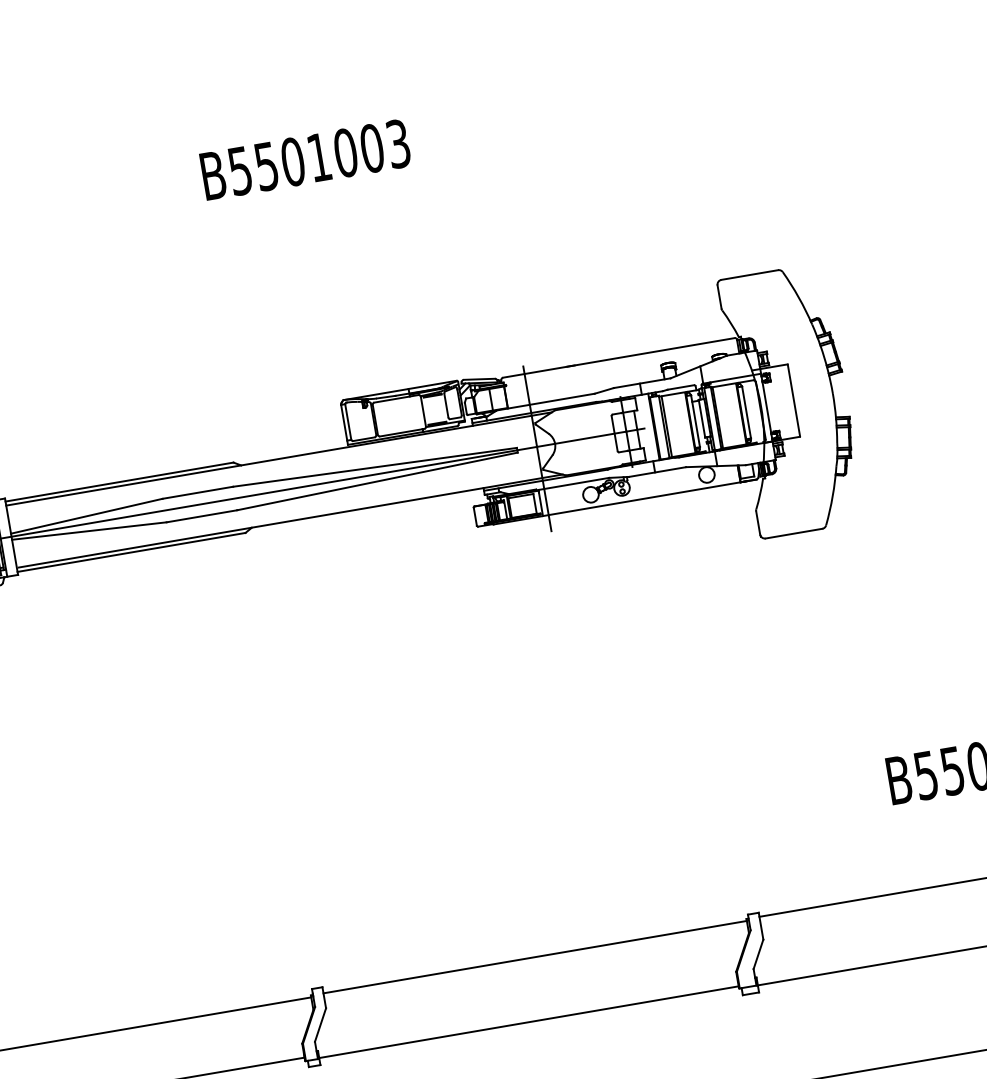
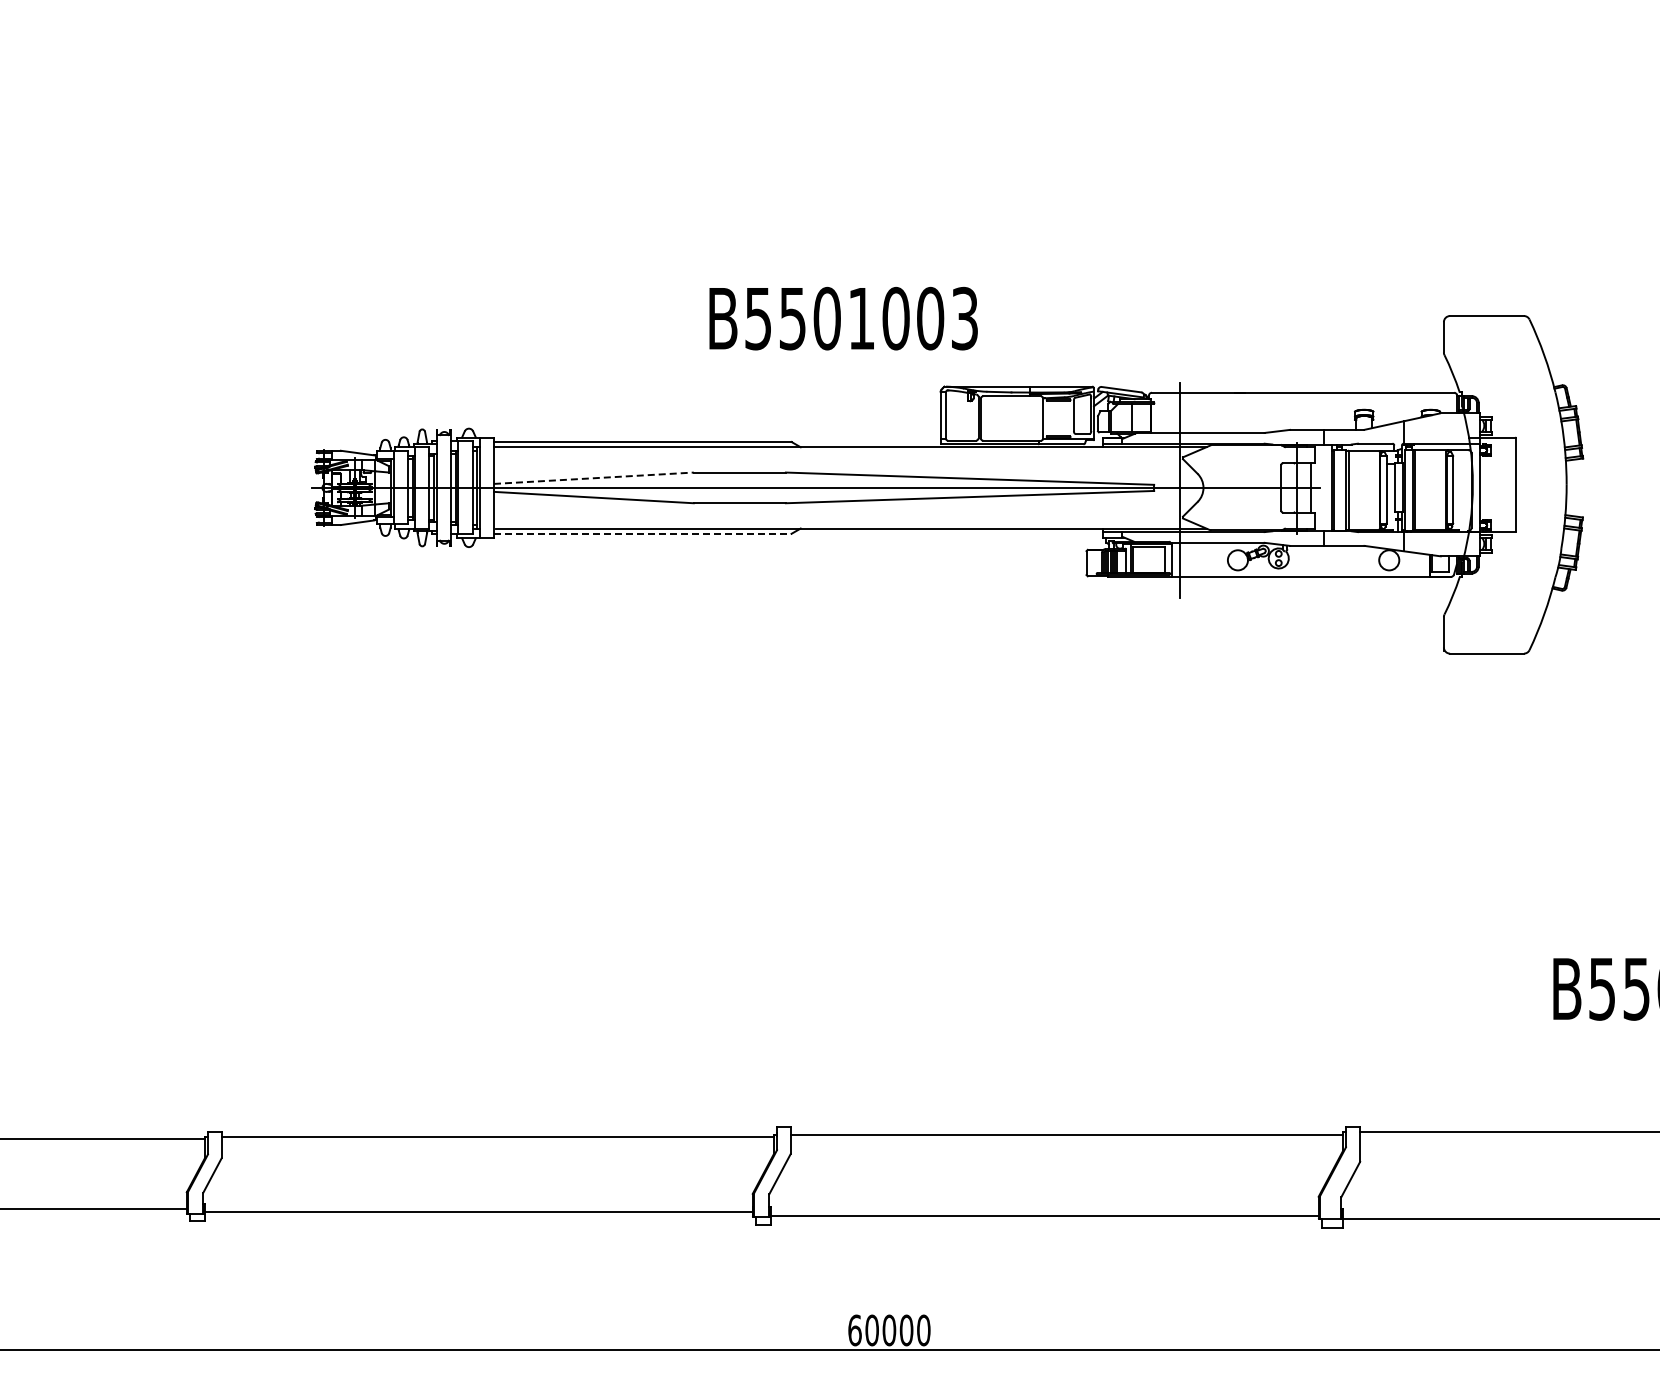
text: (305, 159) -> (843, 318), moved
line: (87, 516) -> (594, 478), solid -> dashed
line: (131, 552) -> (642, 533), solid -> dashed

